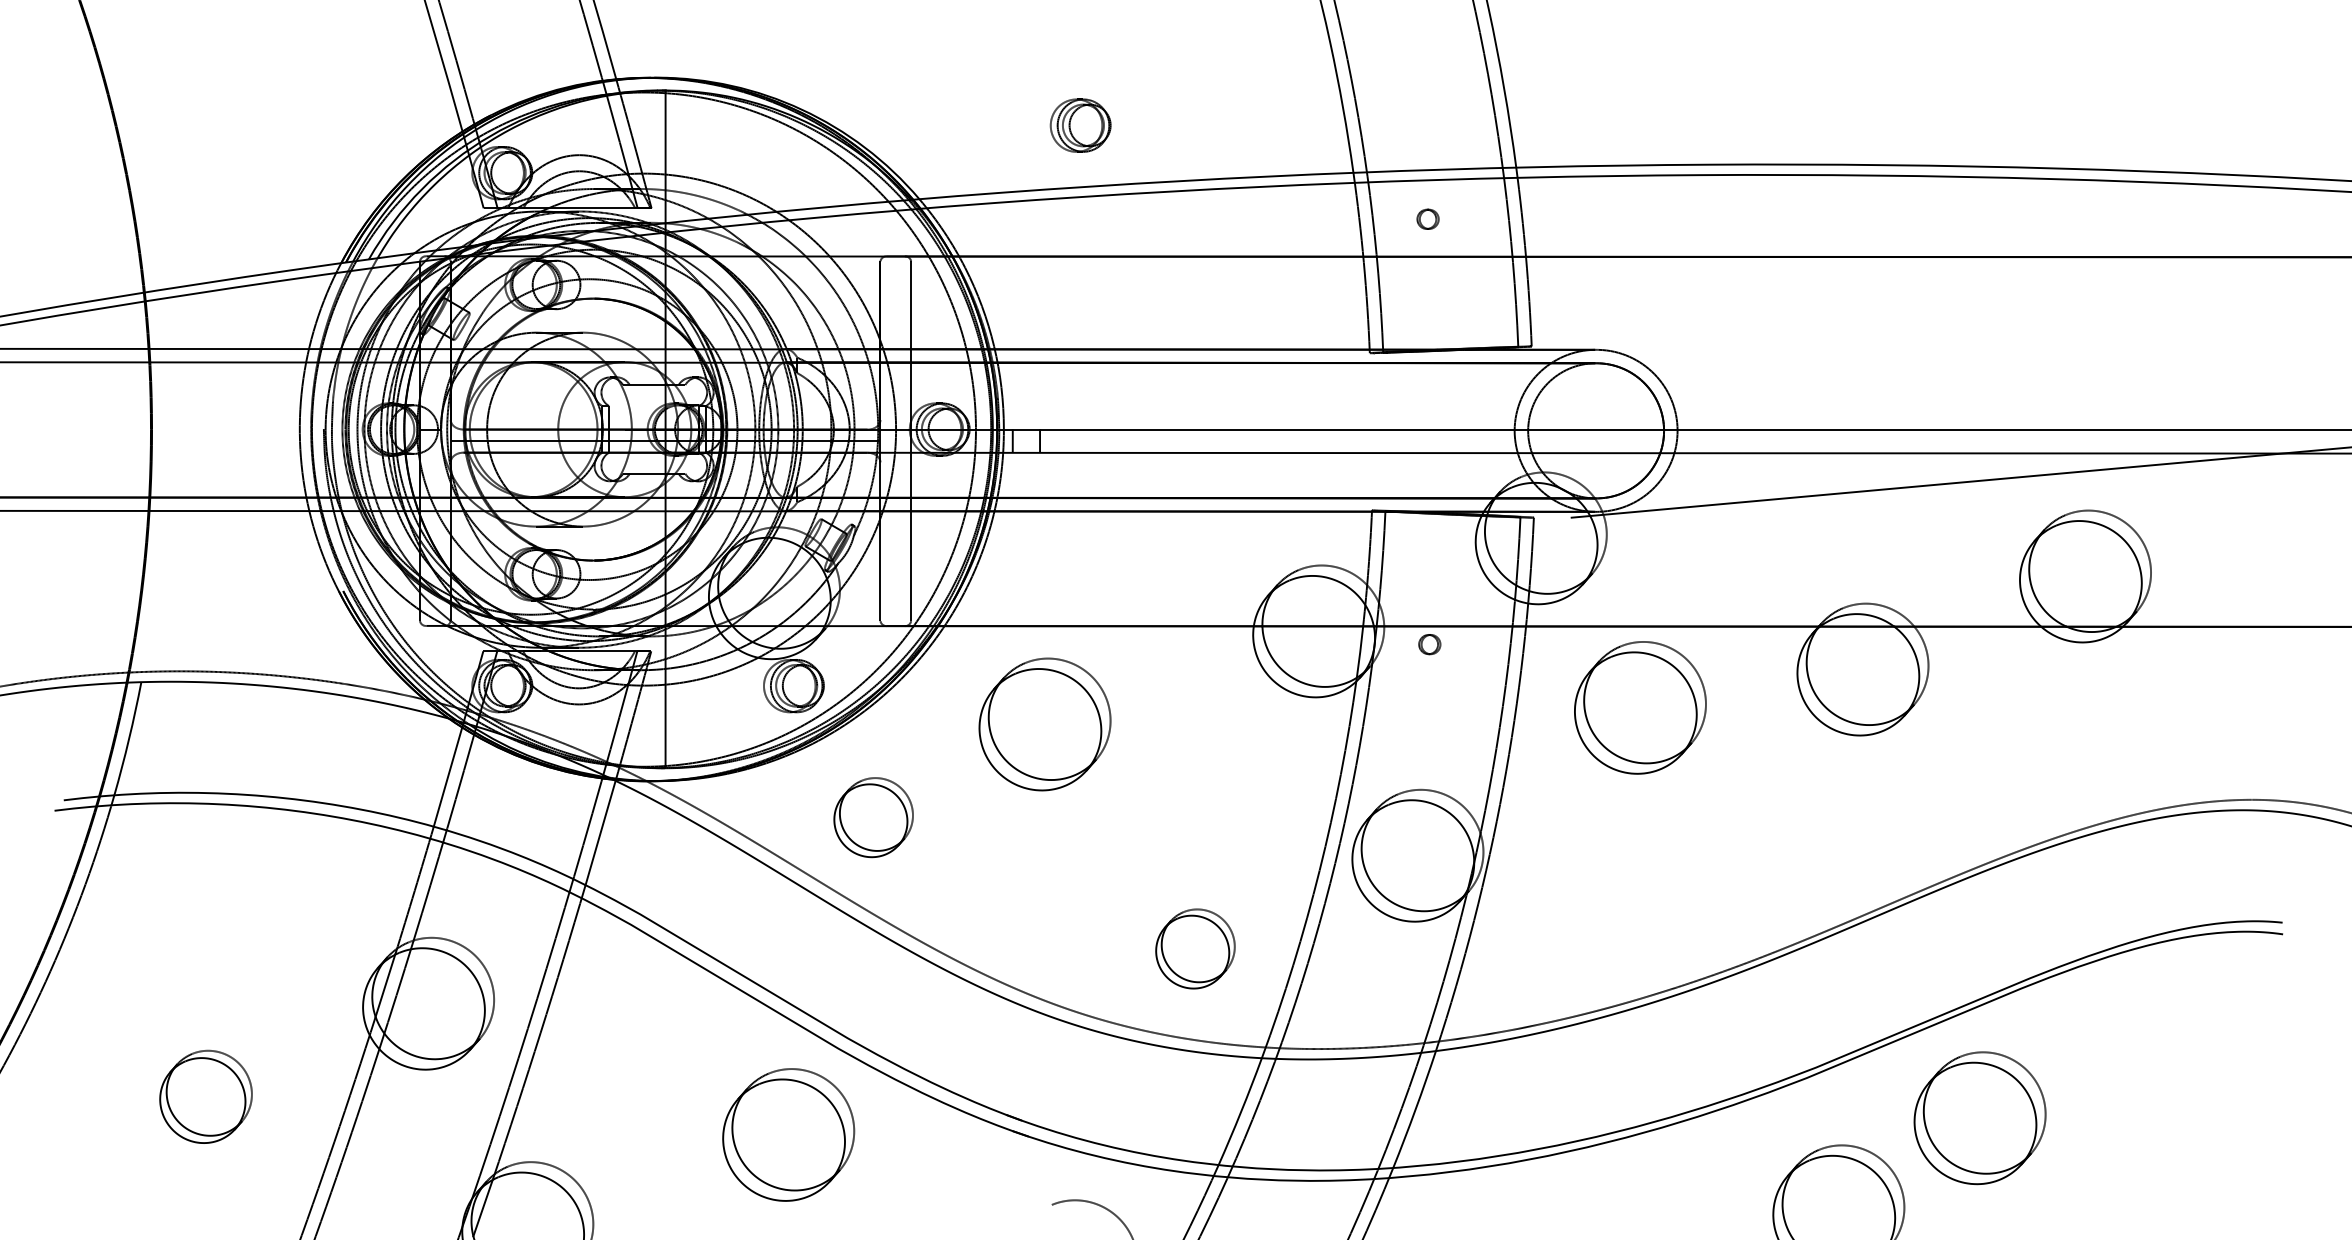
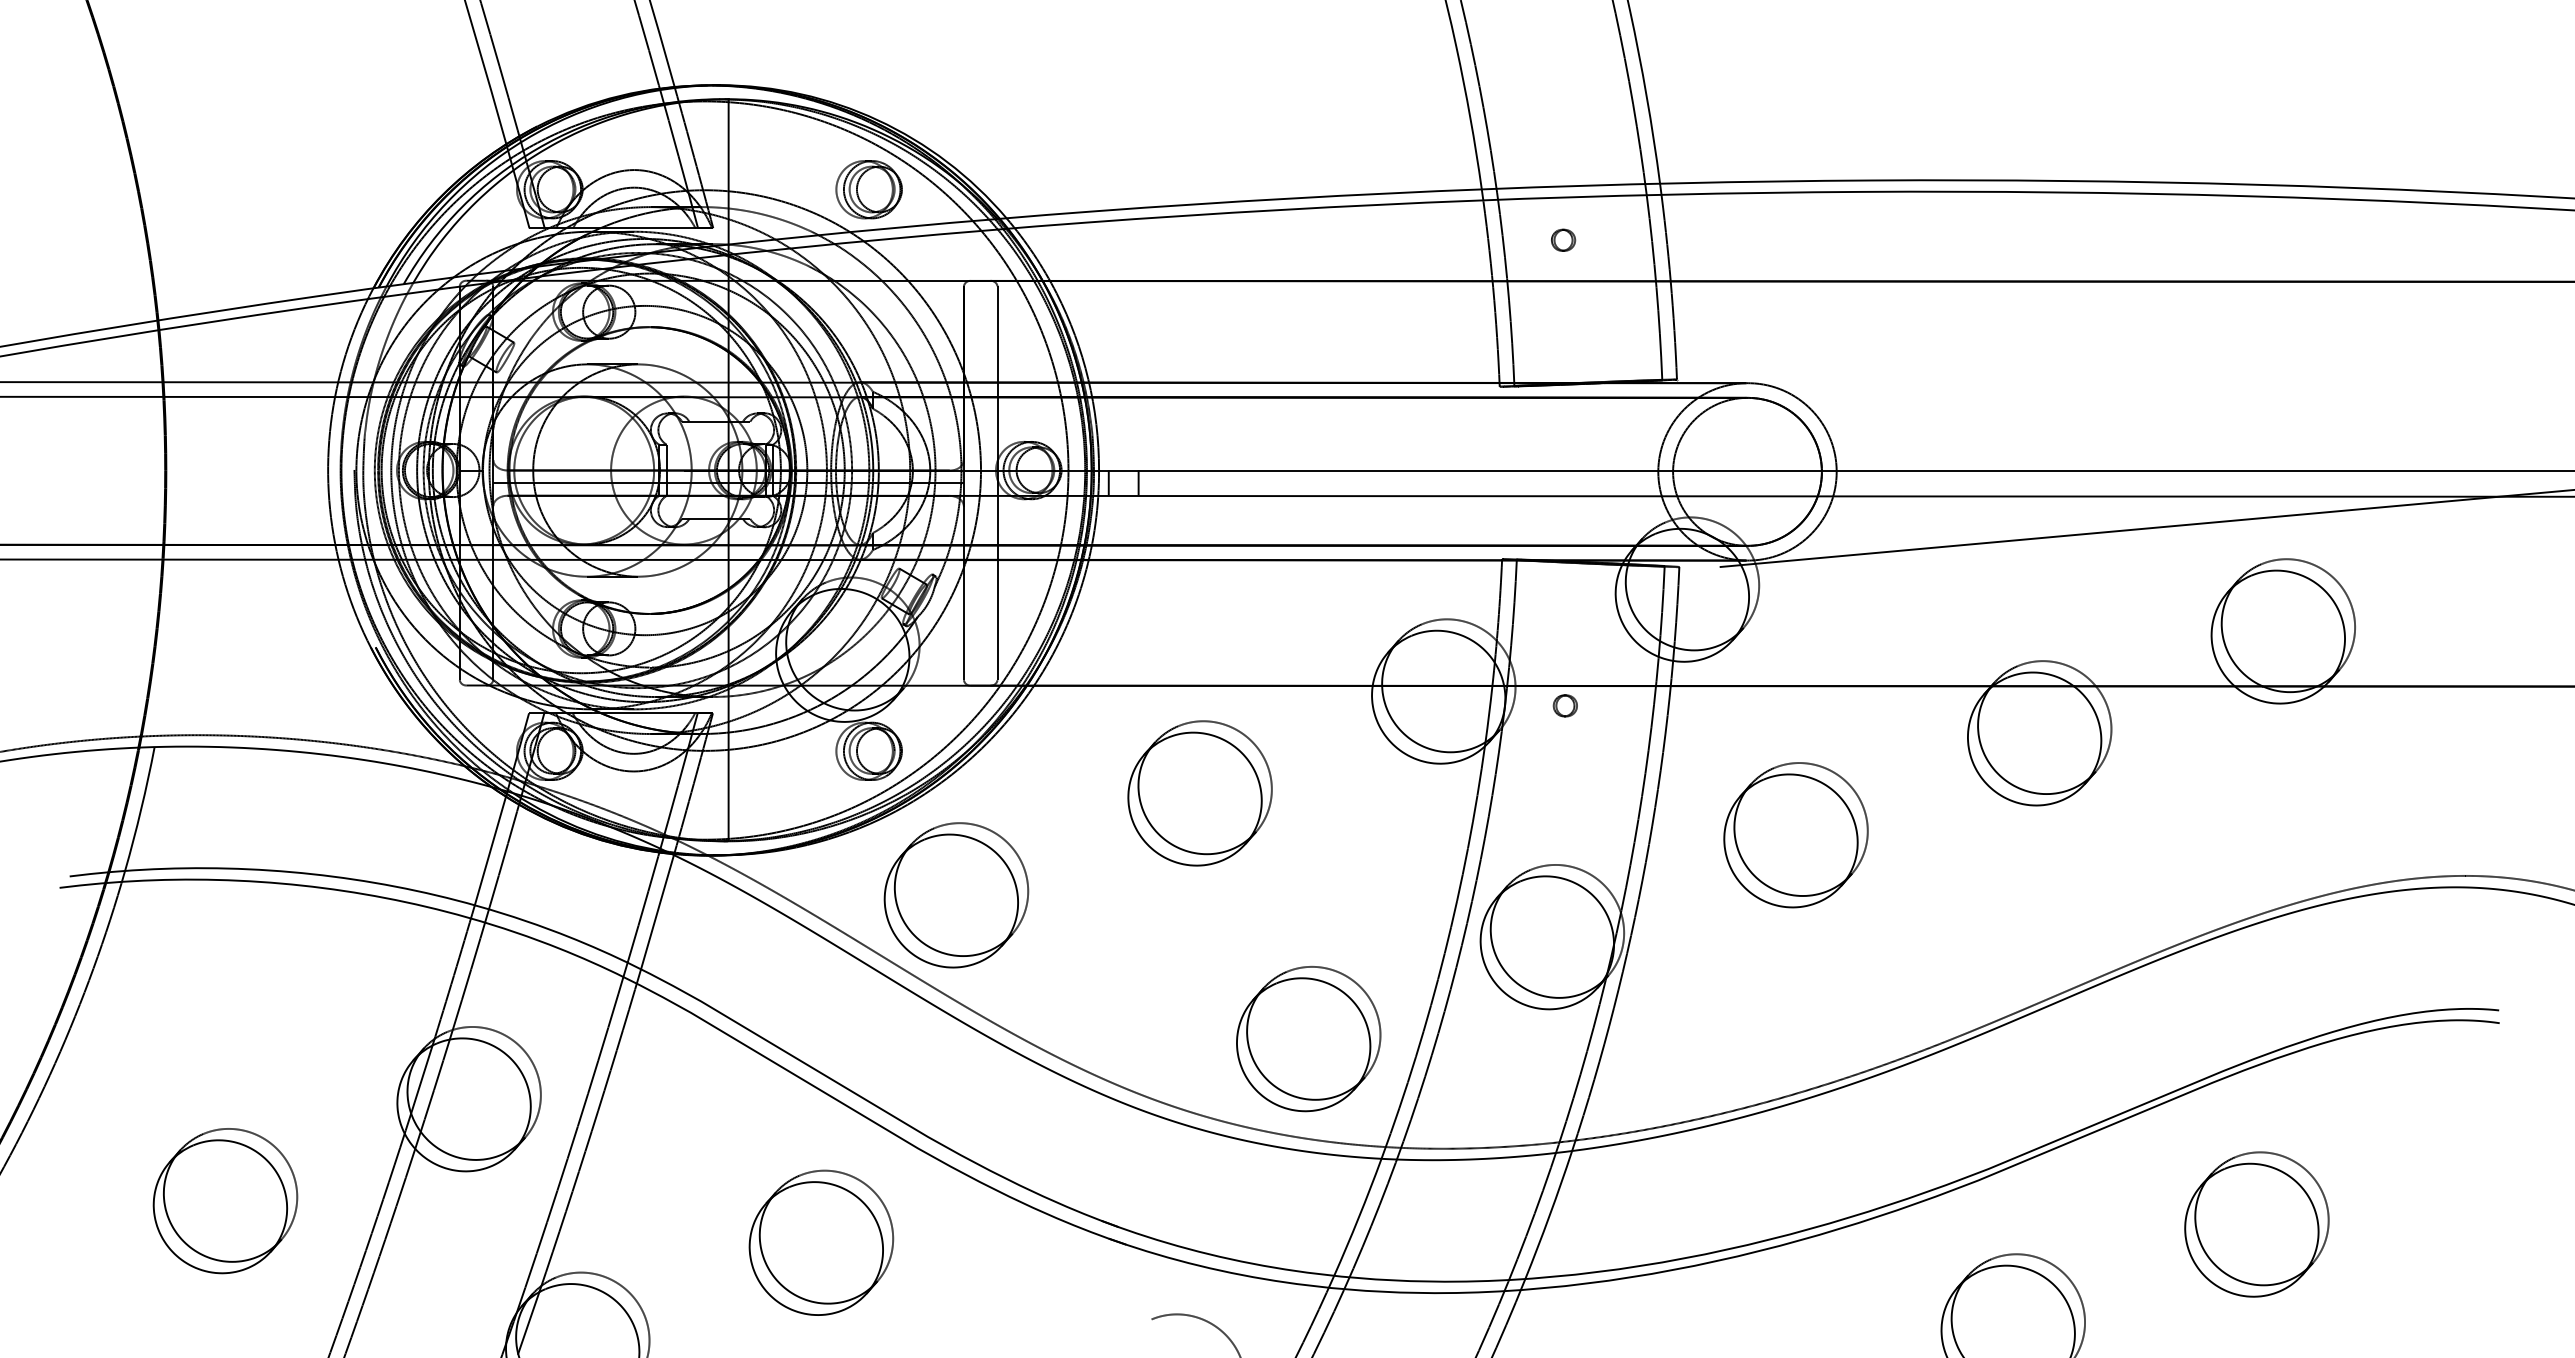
part: (1080, 125) -> (868, 189), moved
part: (1639, 708) -> (1795, 835), moved
part: (1044, 724) -> (1199, 793), moved
part: (873, 817) -> (956, 895), size x1.67
part: (1195, 949) -> (1308, 1039), size x1.67
part: (206, 1097) -> (225, 1201), size x1.43
part: (1979, 1118) -> (2256, 1224), moved
part: (788, 1134) -> (821, 1242), moved

